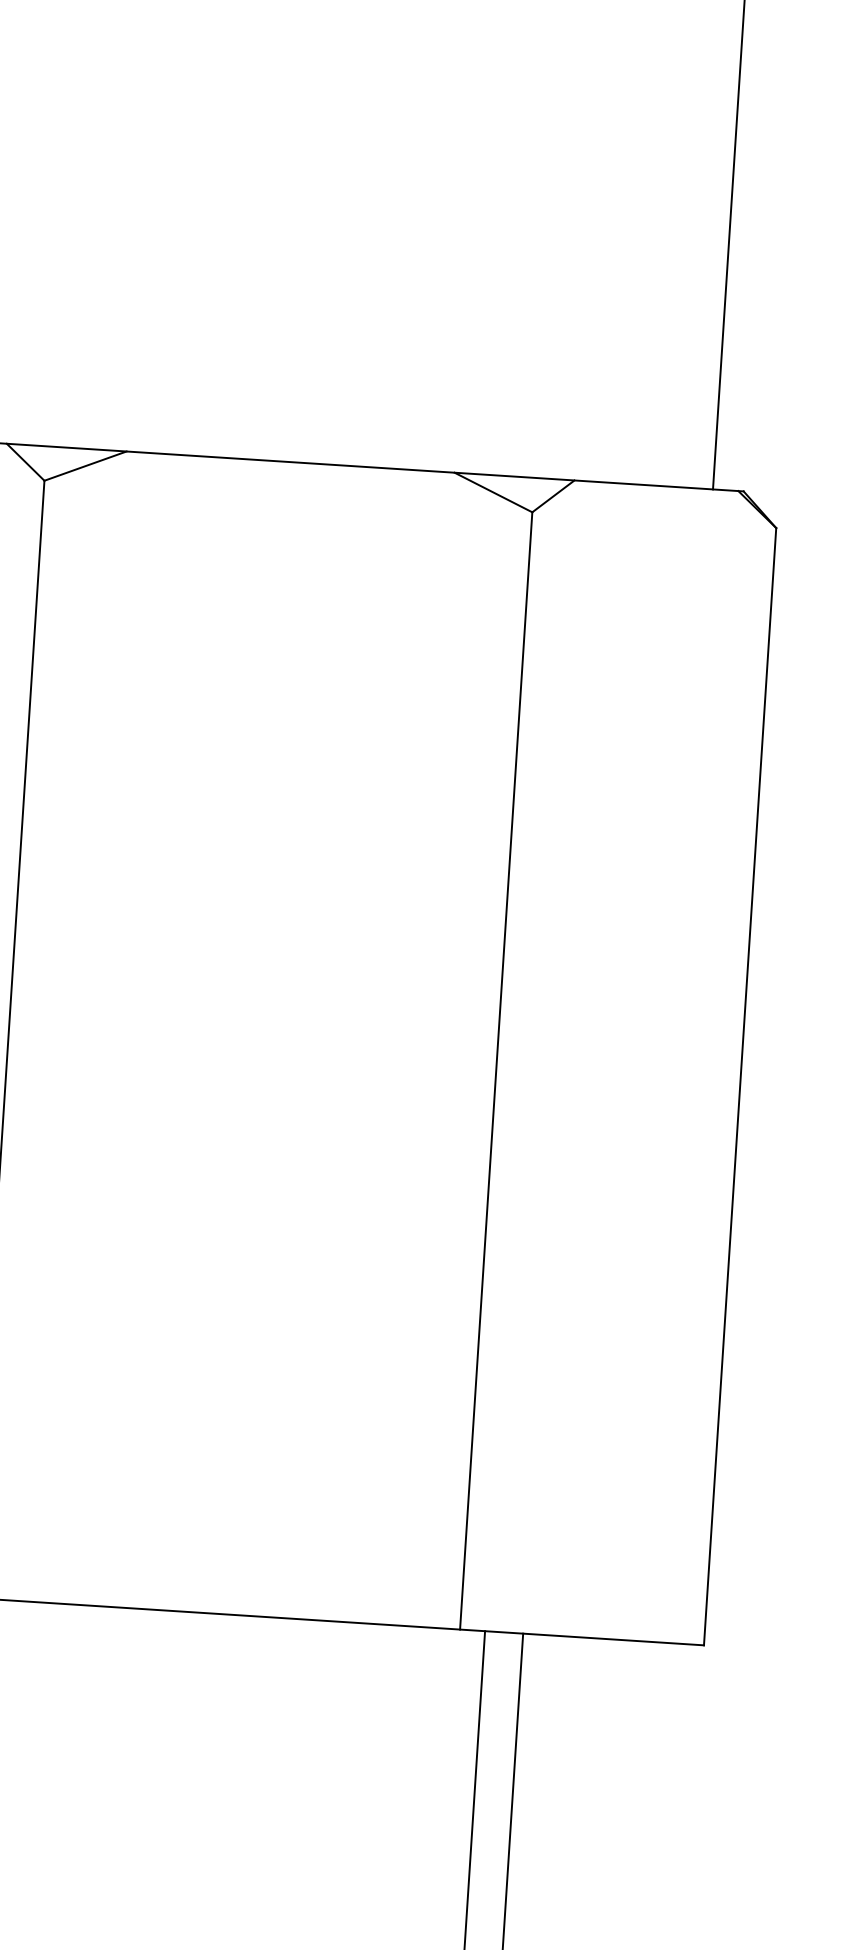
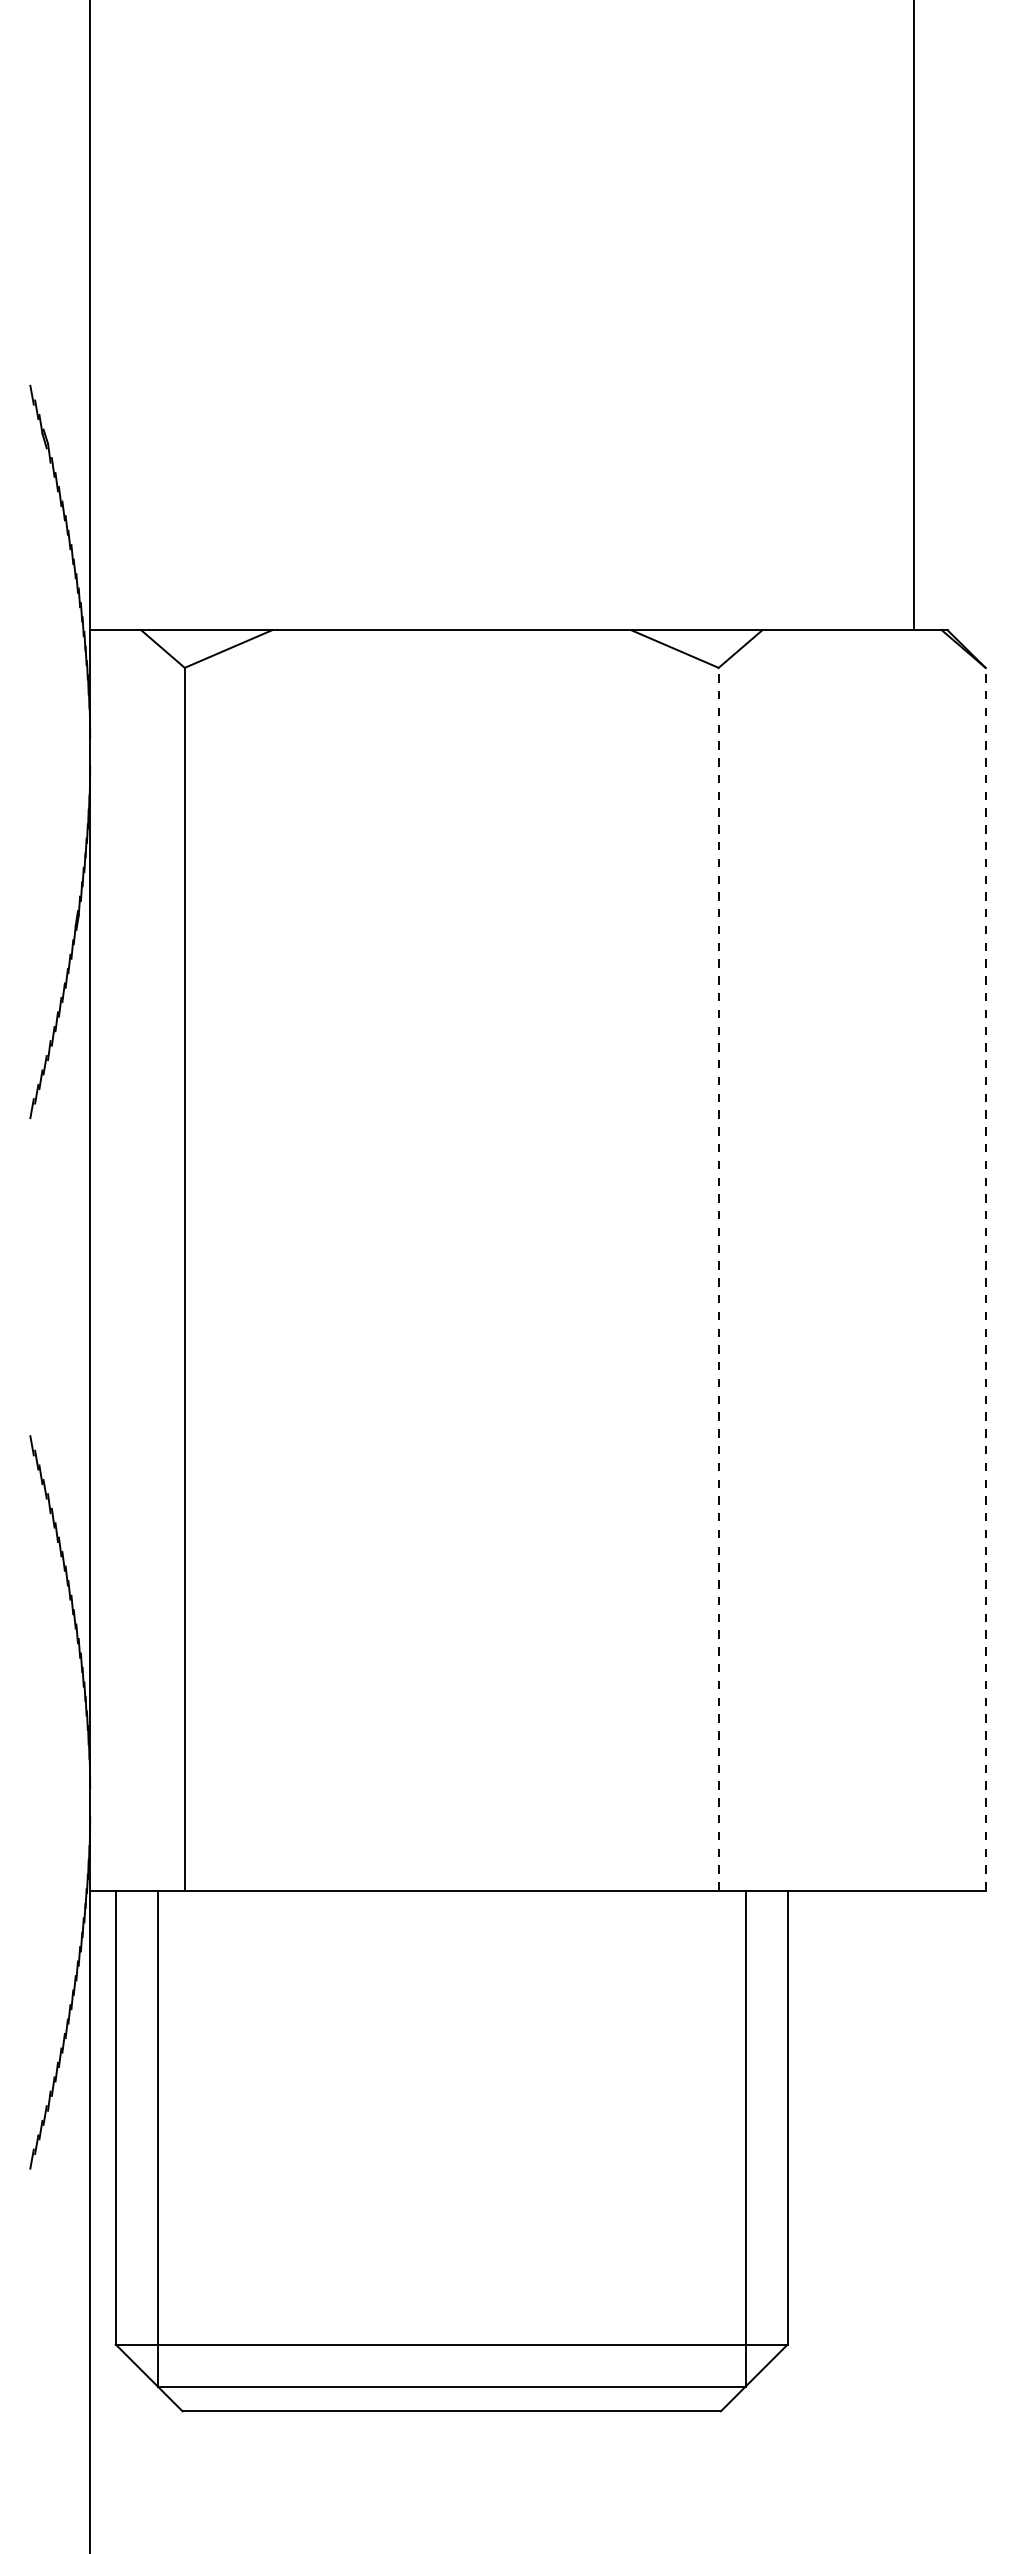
line: (496, 1070) -> (718, 1278), solid -> dashed
line: (740, 1086) -> (985, 1278), solid -> dashed

